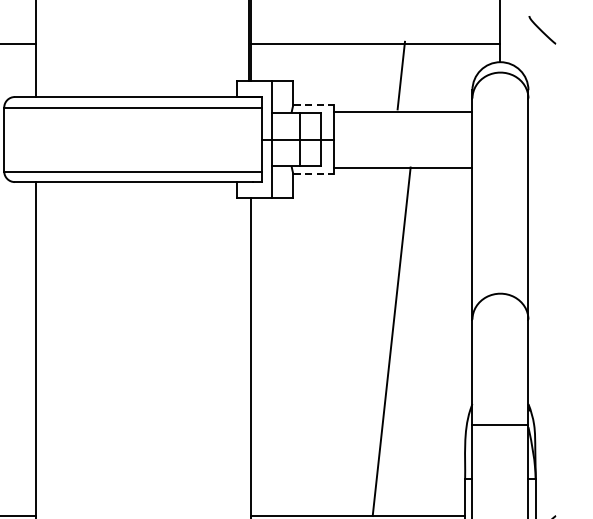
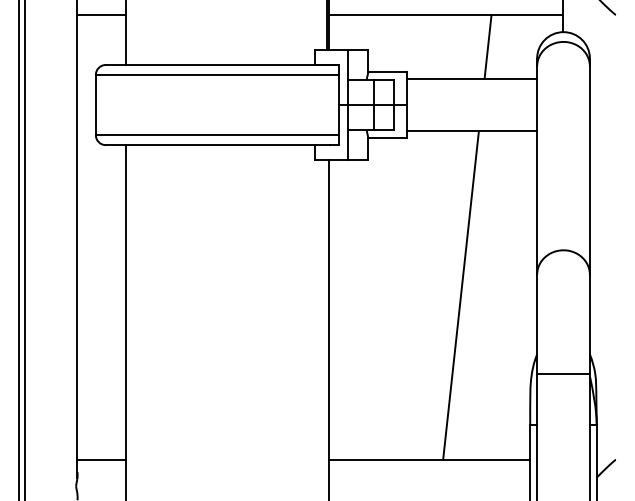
line: (400, 75) -> (487, 46), moved
line: (314, 105) -> (388, 72), dashed -> solid
line: (314, 173) -> (388, 137), dashed -> solid

